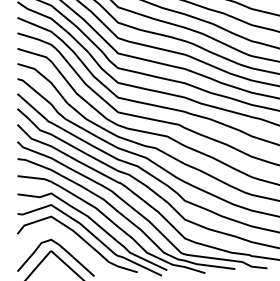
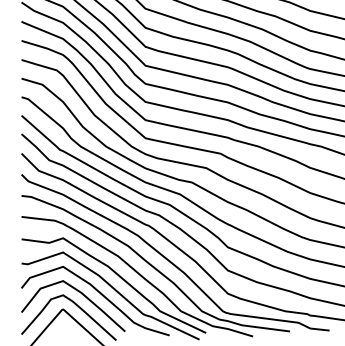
curve: (66, 239) -> (82, 295), added

